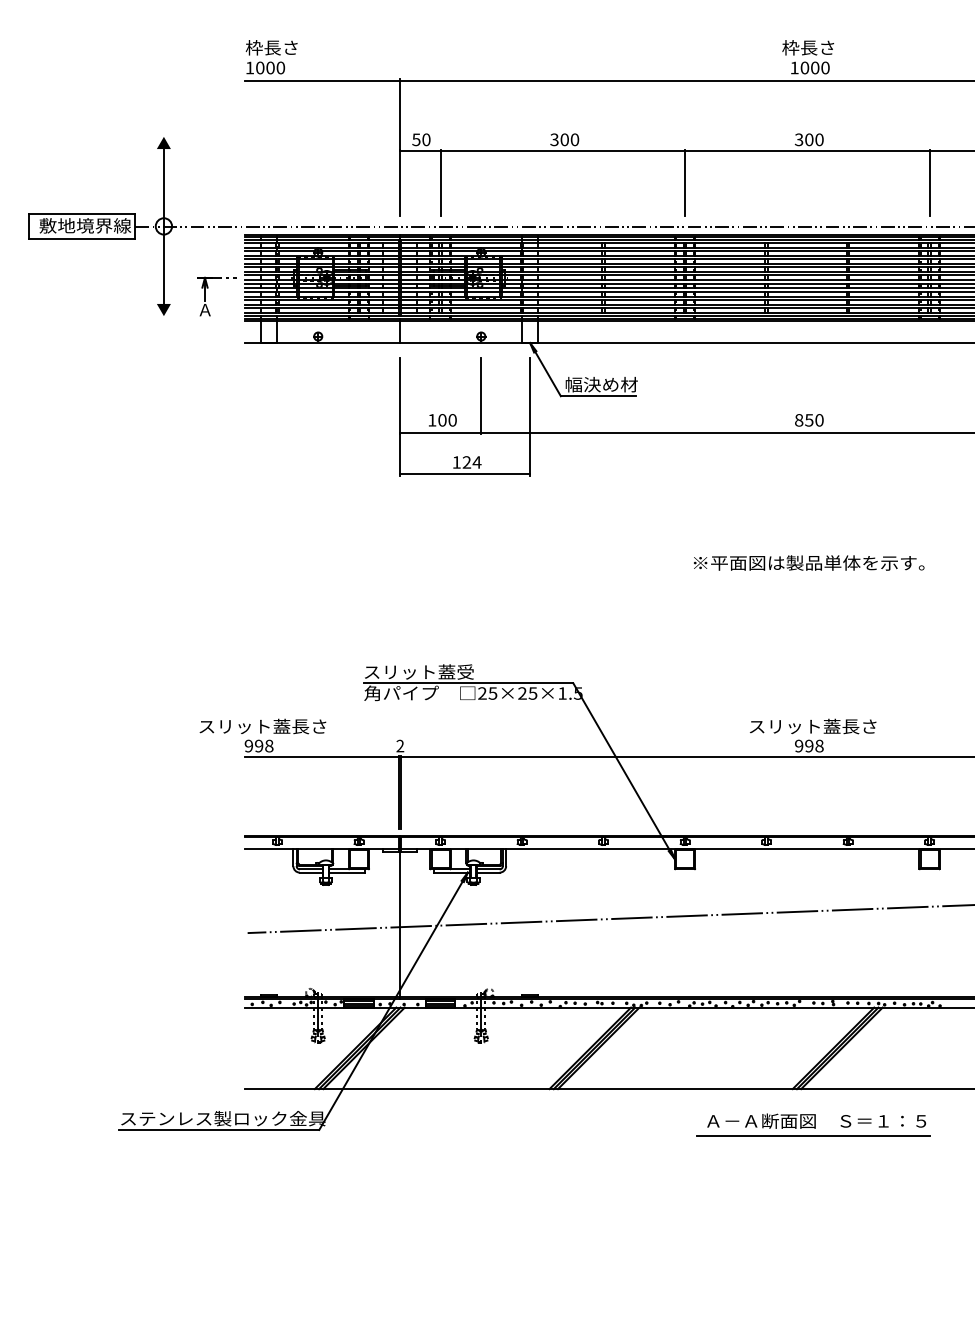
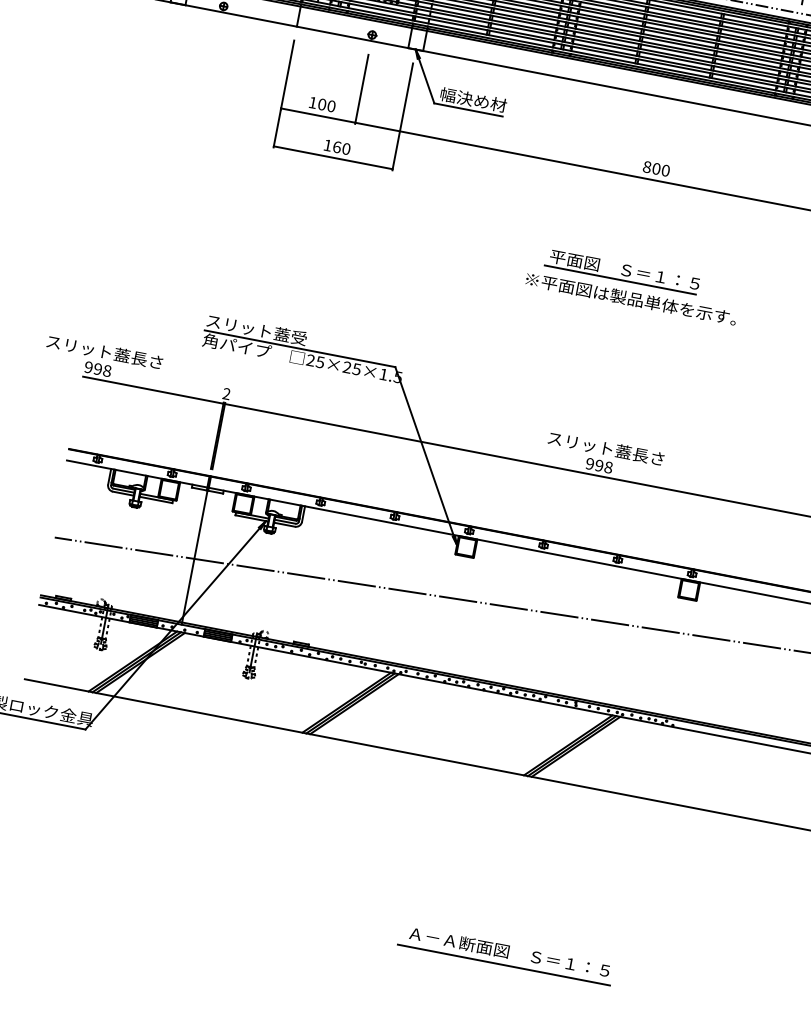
text: (809, 420) -> (656, 169), 850 -> 800
text: (471, 462) -> (341, 148), 124 -> 160
part: (794, 535) -> (622, 271), added
part: (813, 1124) -> (506, 954), moved

